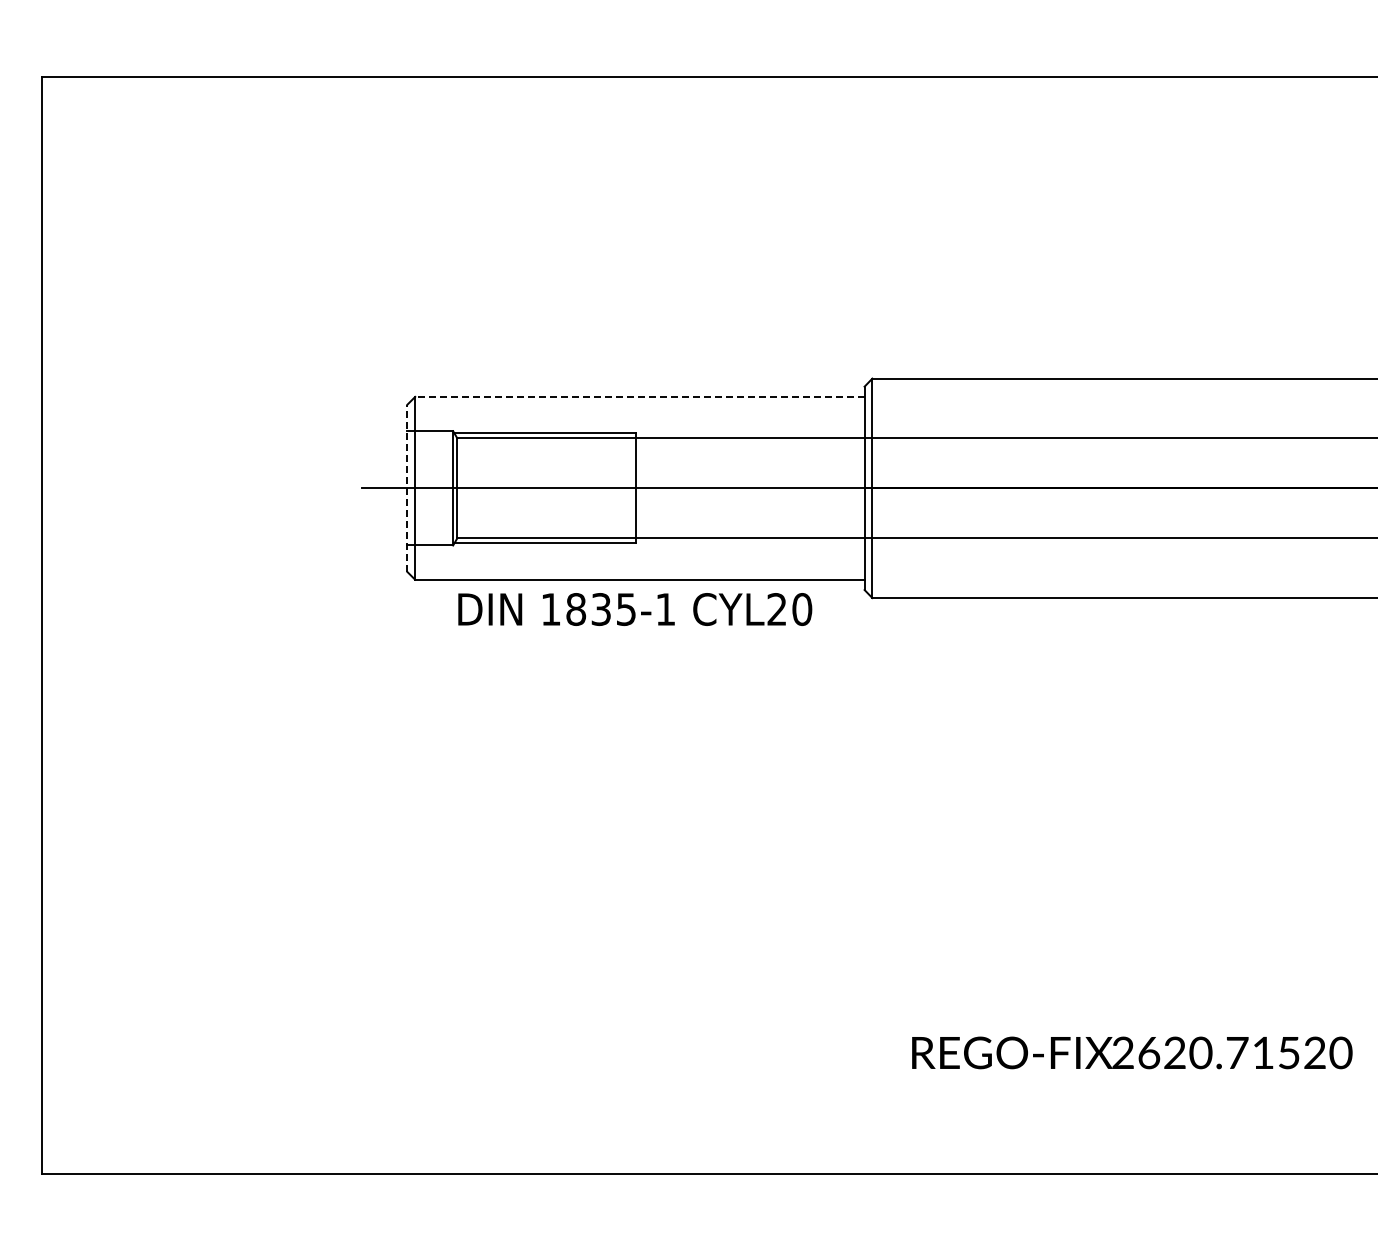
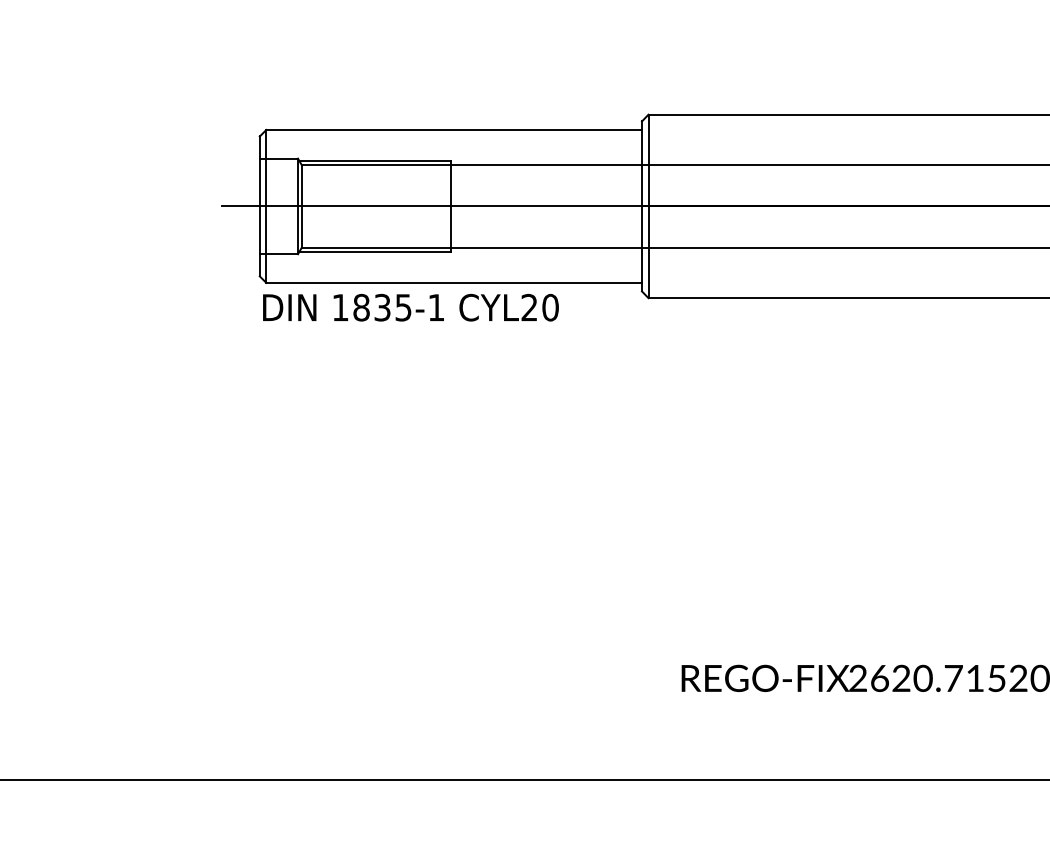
line: (639, 396) -> (453, 129), dashed -> solid
line: (407, 488) -> (259, 206), dashed -> solid
text: (635, 609) -> (411, 307), moved

